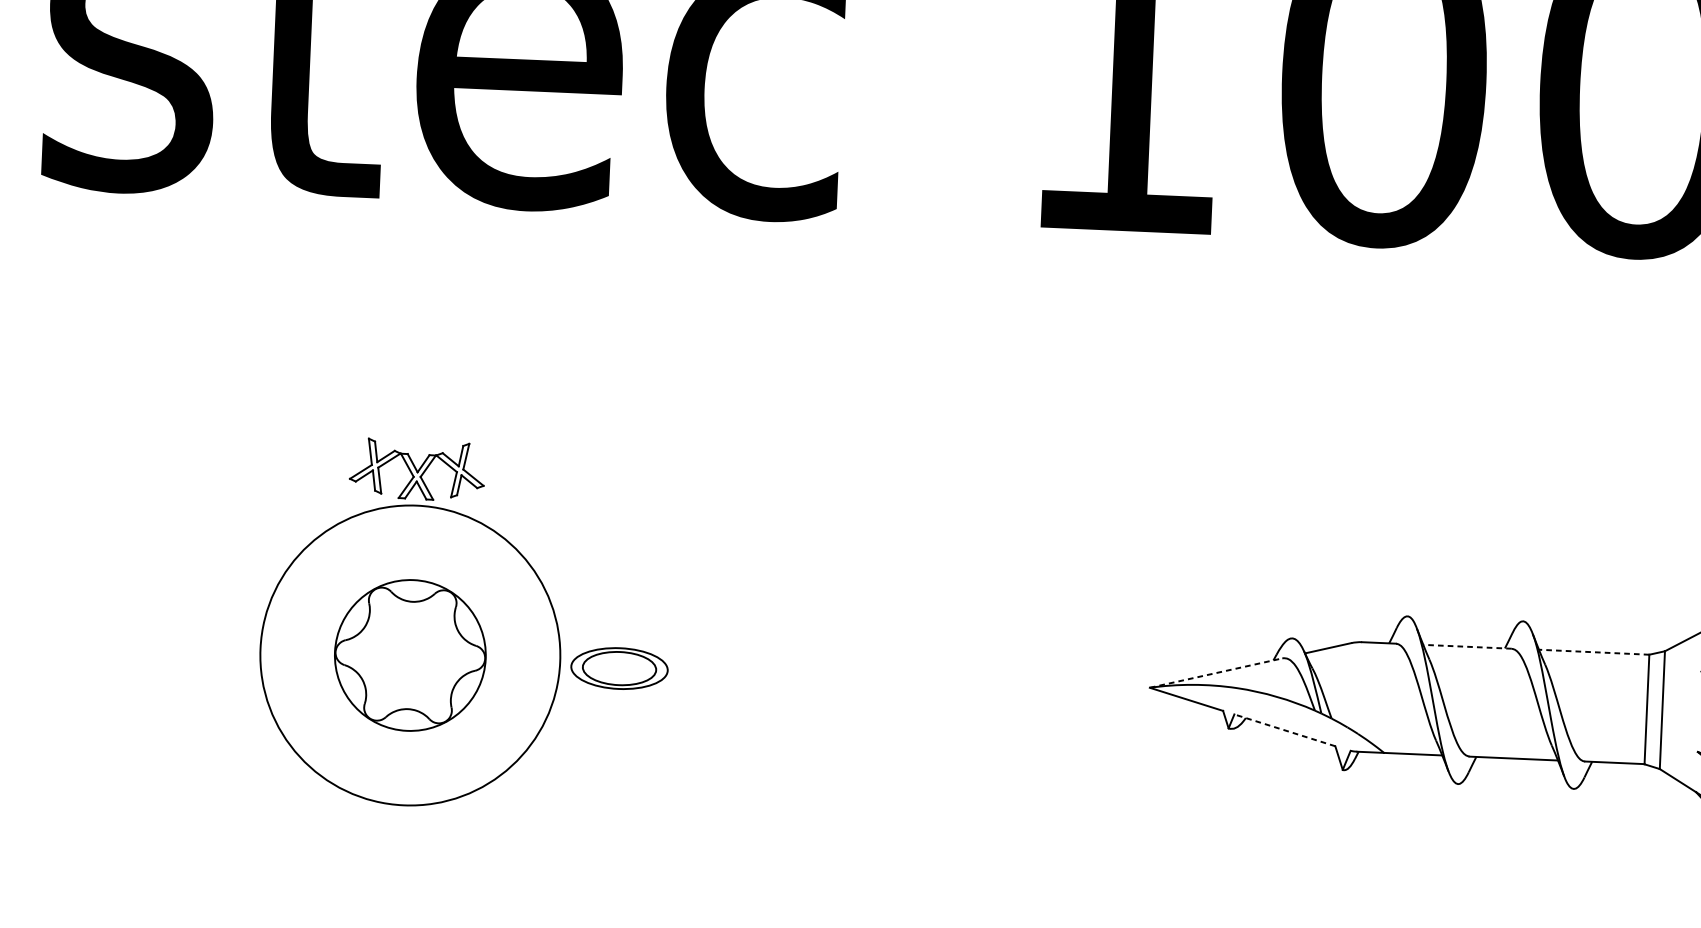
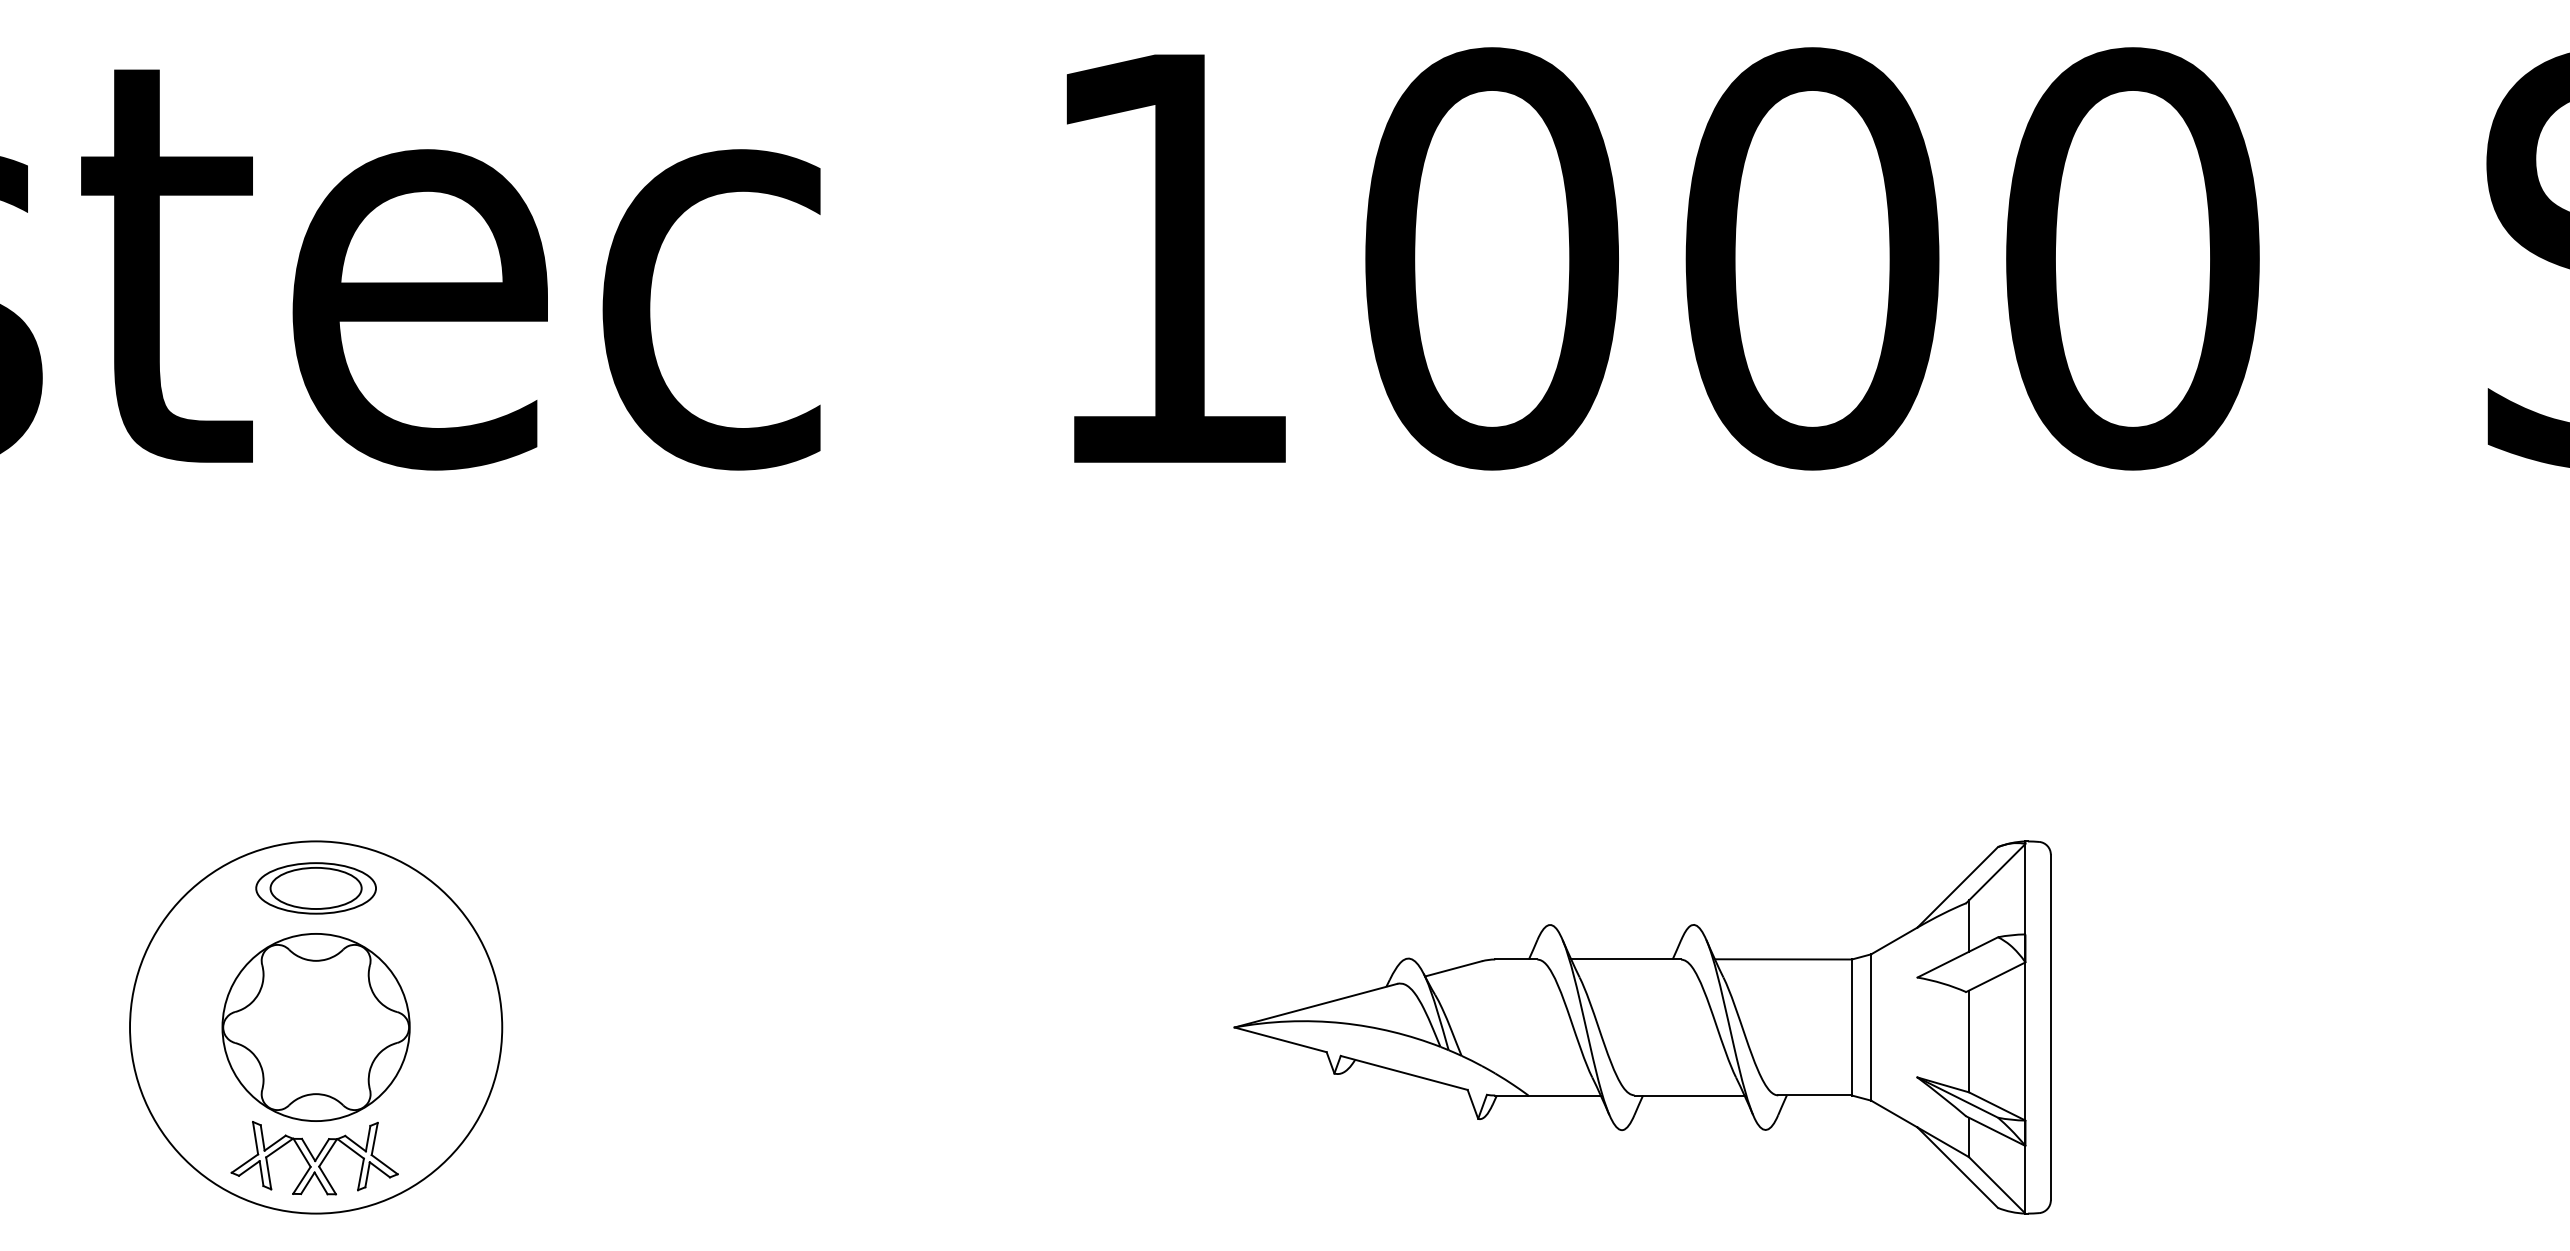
part: (417, 470) -> (314, 1158), moved
line: (1467, 646) -> (1626, 959), dashed -> solid
line: (1594, 652) -> (1783, 959), dashed -> solid
part: (619, 668) -> (315, 888), moved
line: (1216, 672) -> (1316, 1005), dashed -> solid
line: (1285, 729) -> (1404, 1072), dashed -> solid

